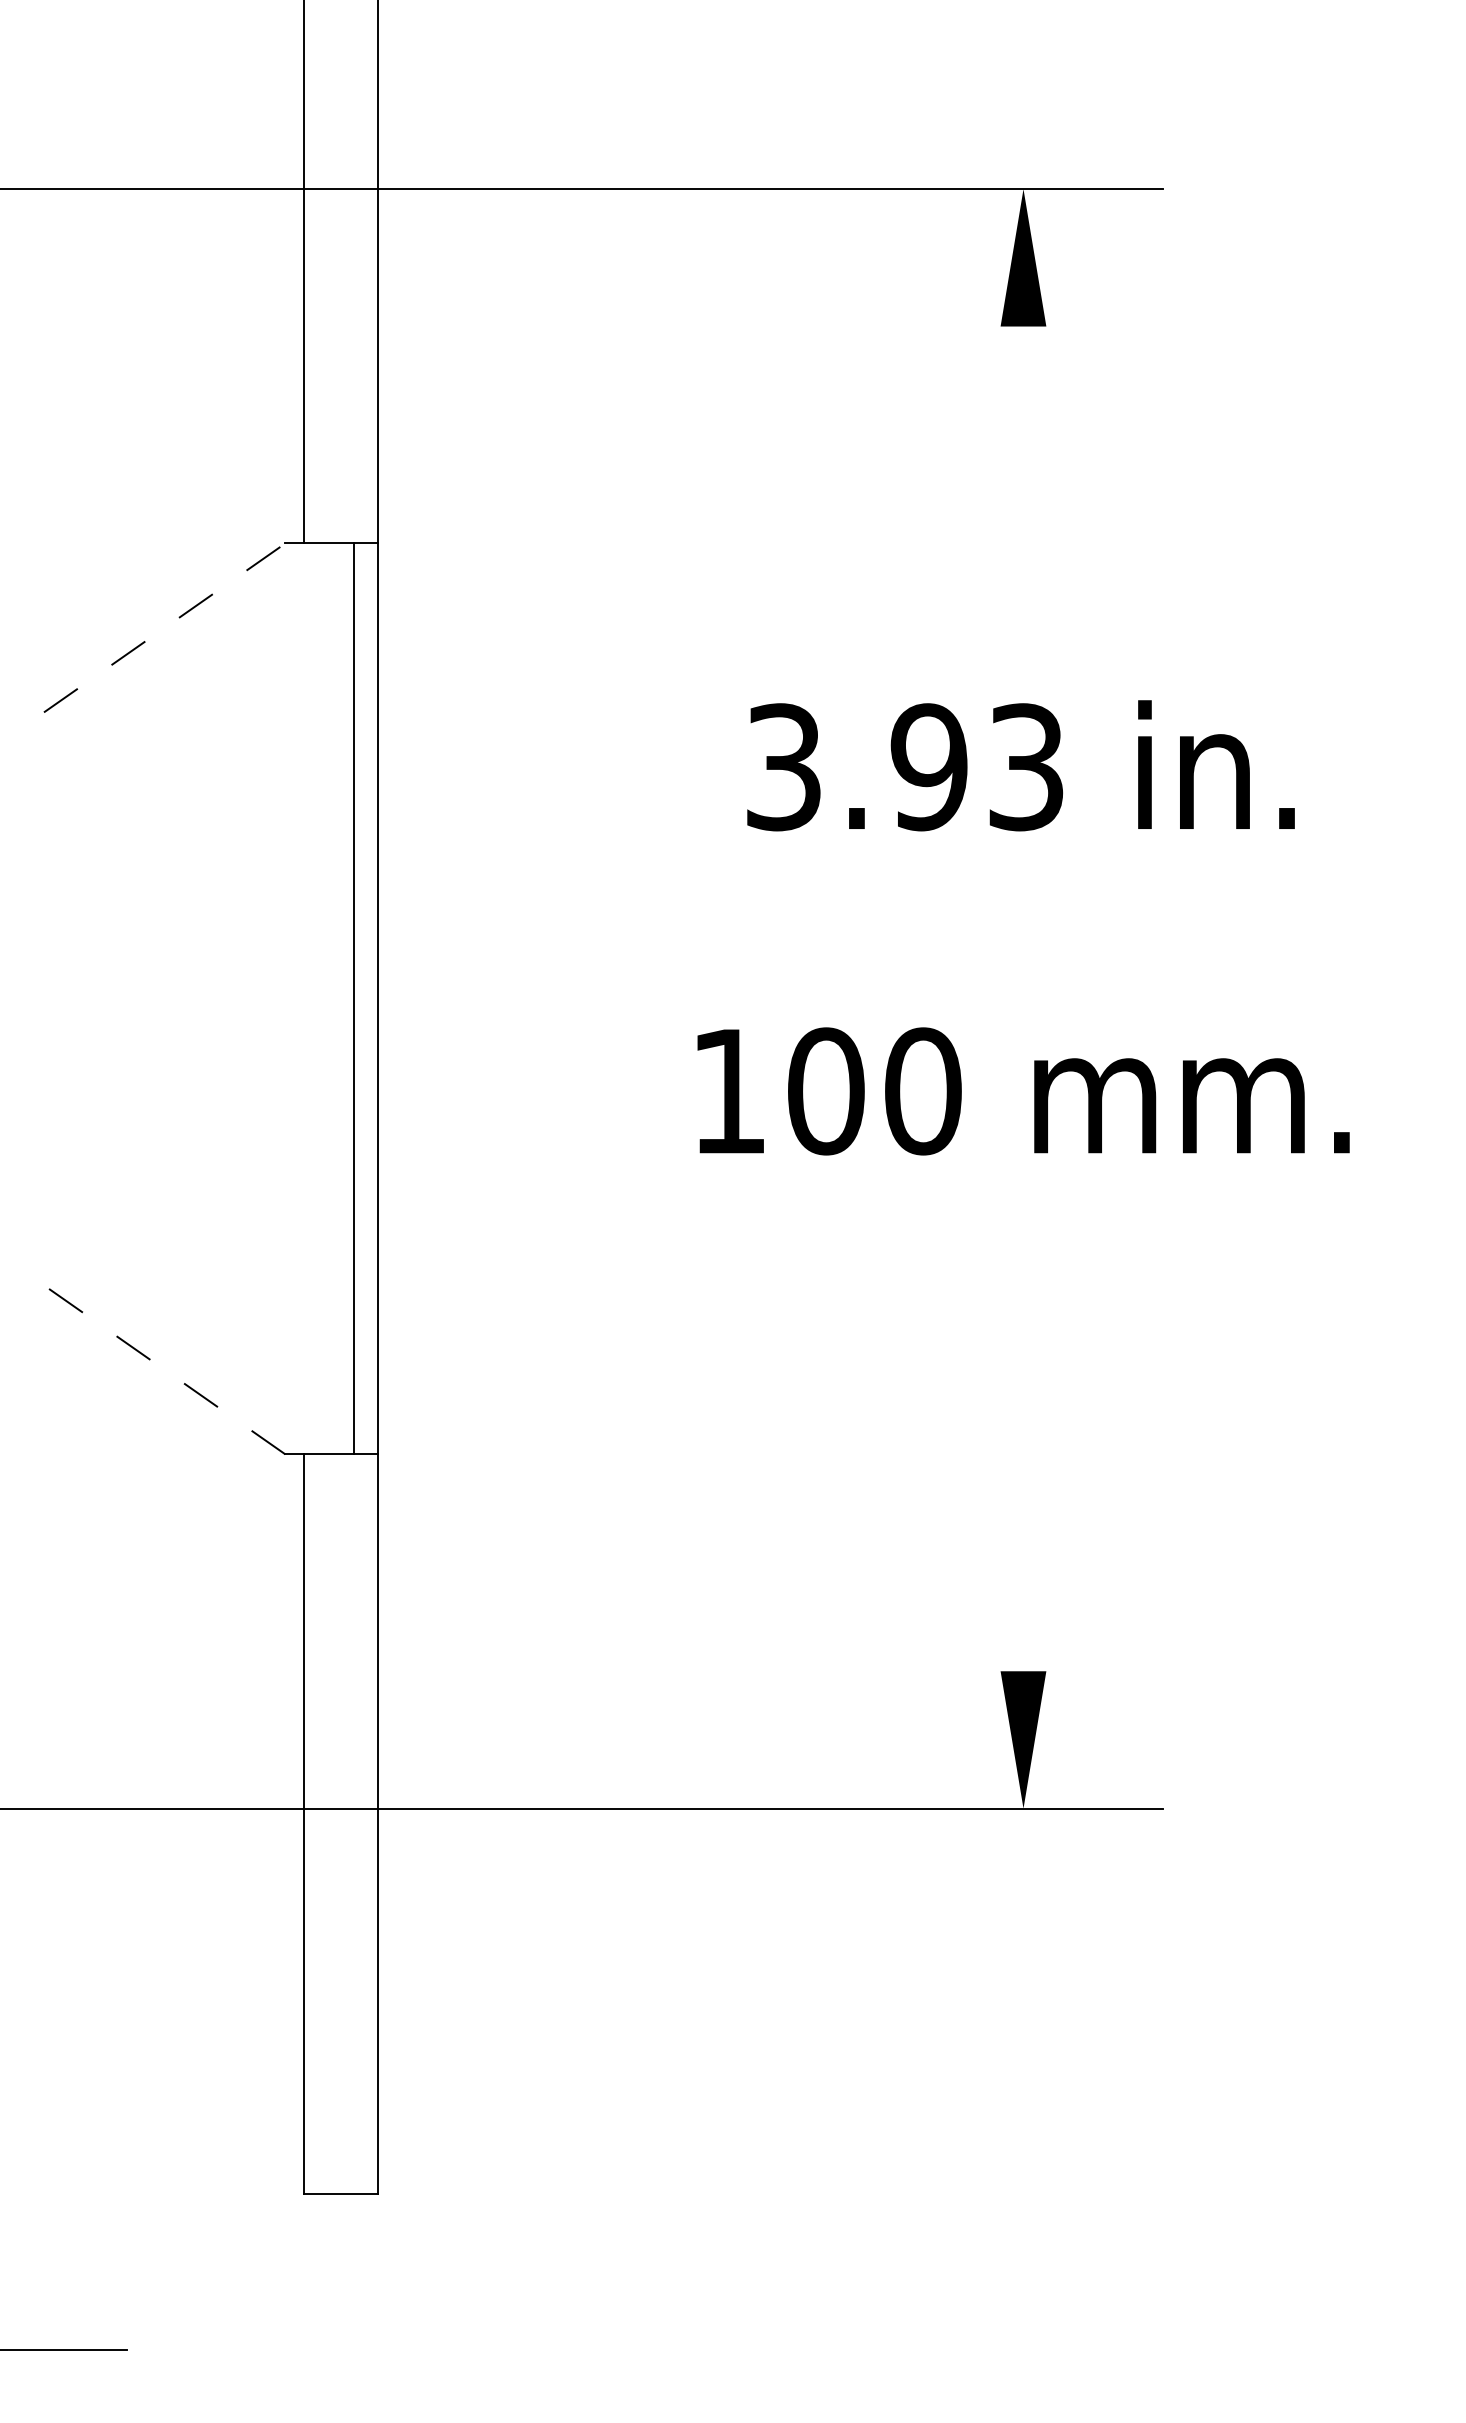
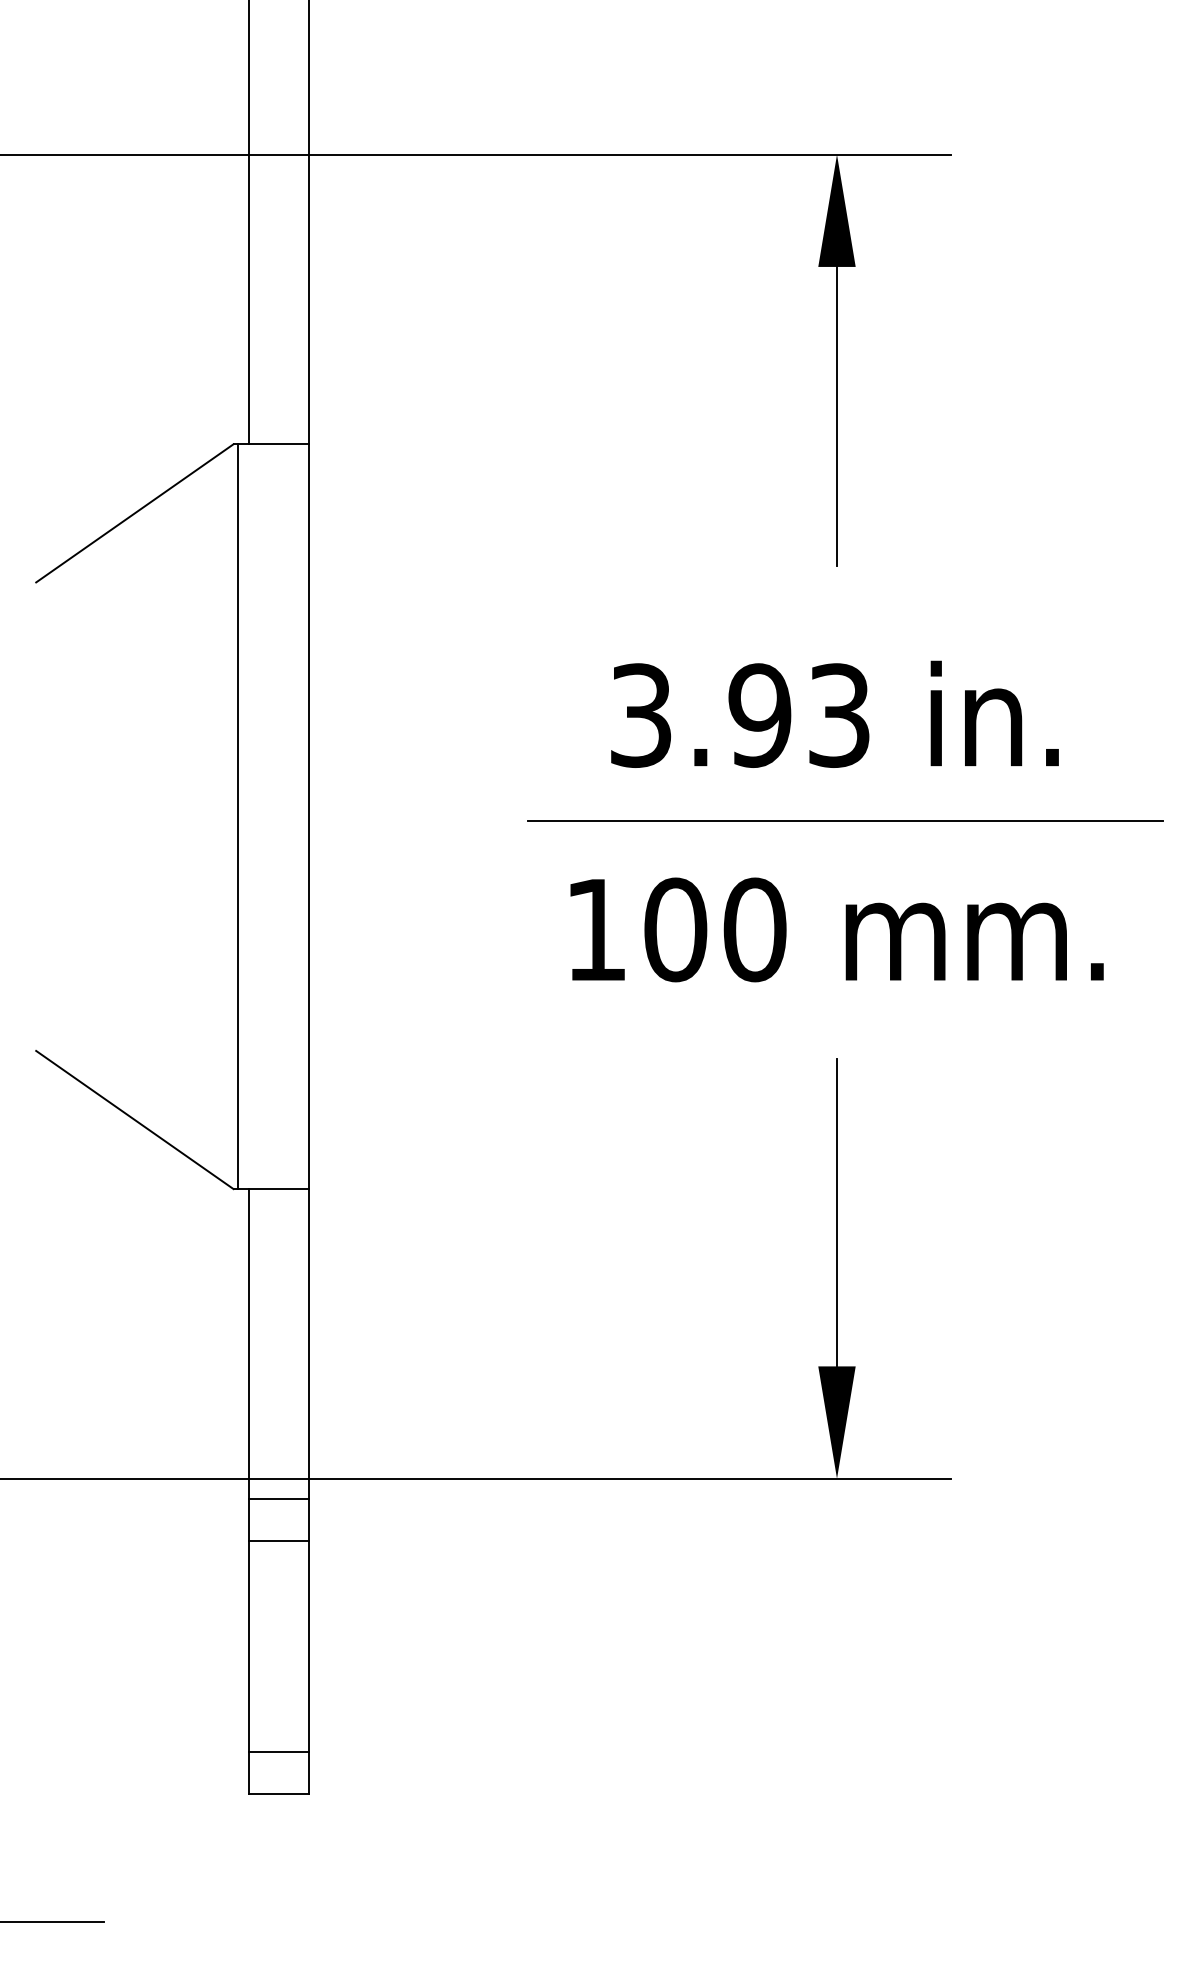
line: (1023, 508) -> (837, 415), added
line: (165, 627) -> (135, 513), dashed -> solid
text: (1020, 765) -> (834, 714), moved
line: (354, 998) -> (238, 816), moved
line: (1033, 1003) -> (845, 820), added
text: (1023, 1091) -> (837, 929), moved
line: (164, 1369) -> (134, 1119), dashed -> solid
line: (1023, 1483) -> (837, 1212), added
line: (340, 1833) -> (278, 1499), added
line: (340, 1884) -> (278, 1540), added
line: (340, 2142) -> (278, 1751), added

